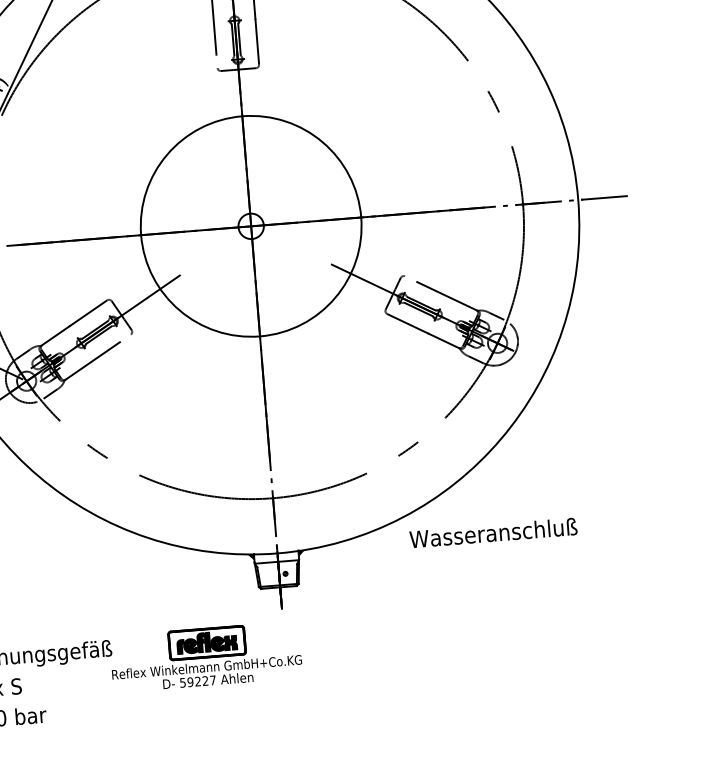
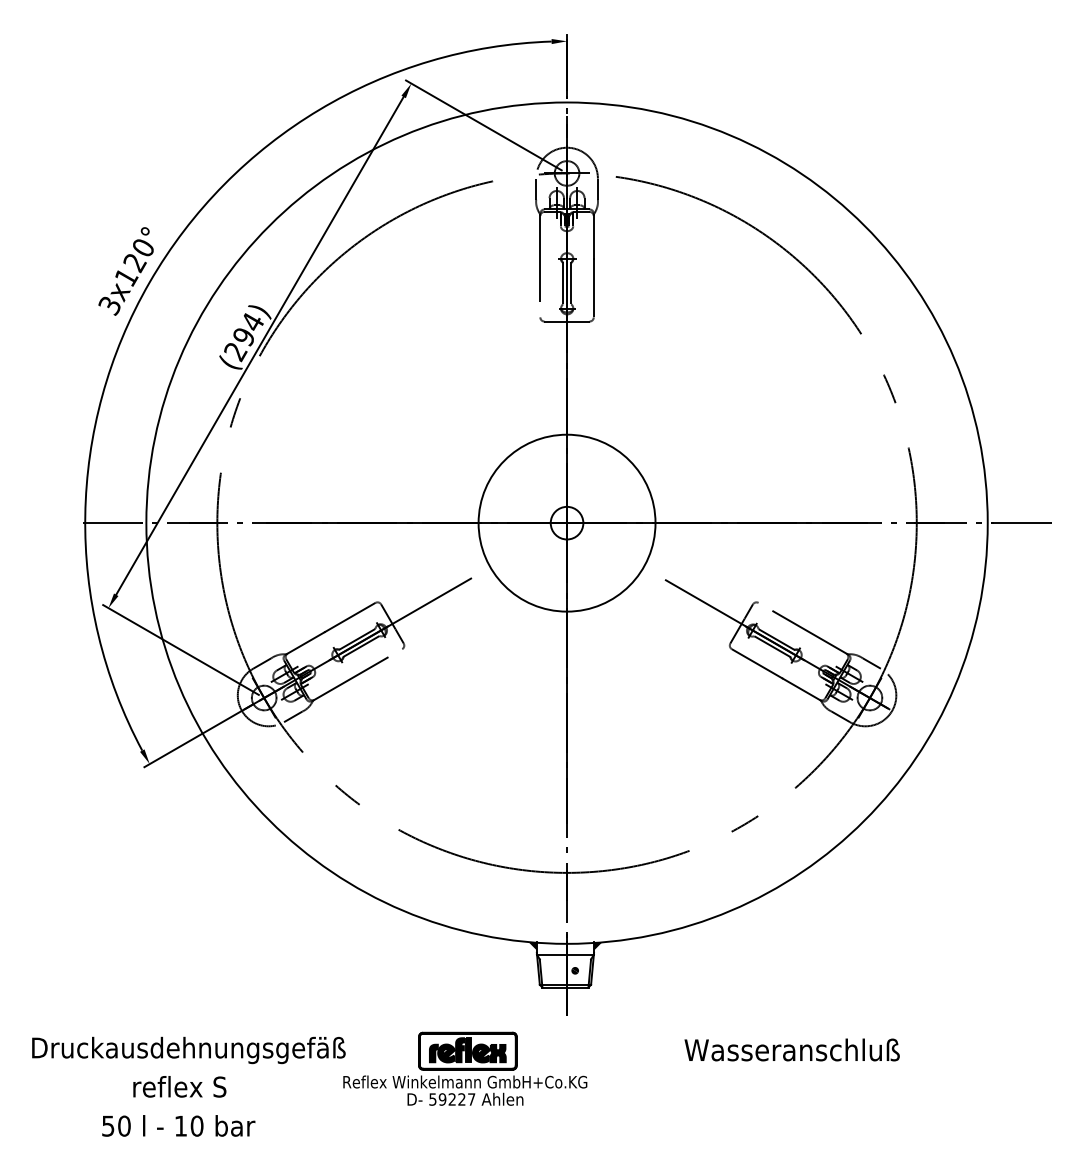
circle: (250, 225) -> (566, 522), size x0.62
text: (492, 532) -> (791, 1049), moved

